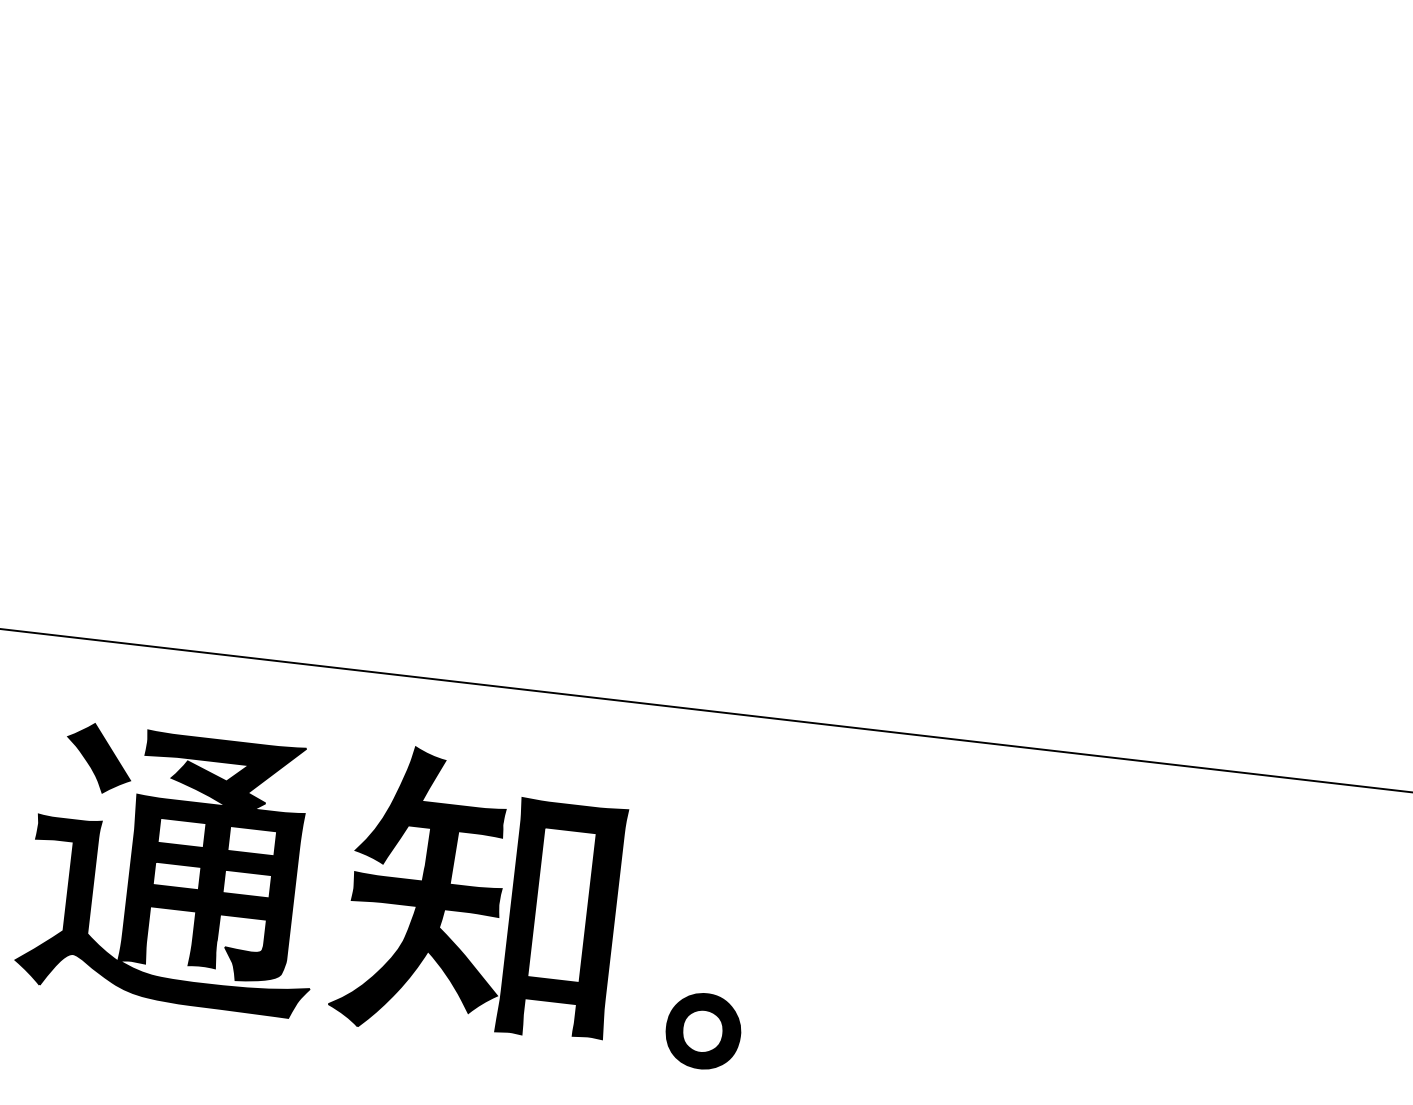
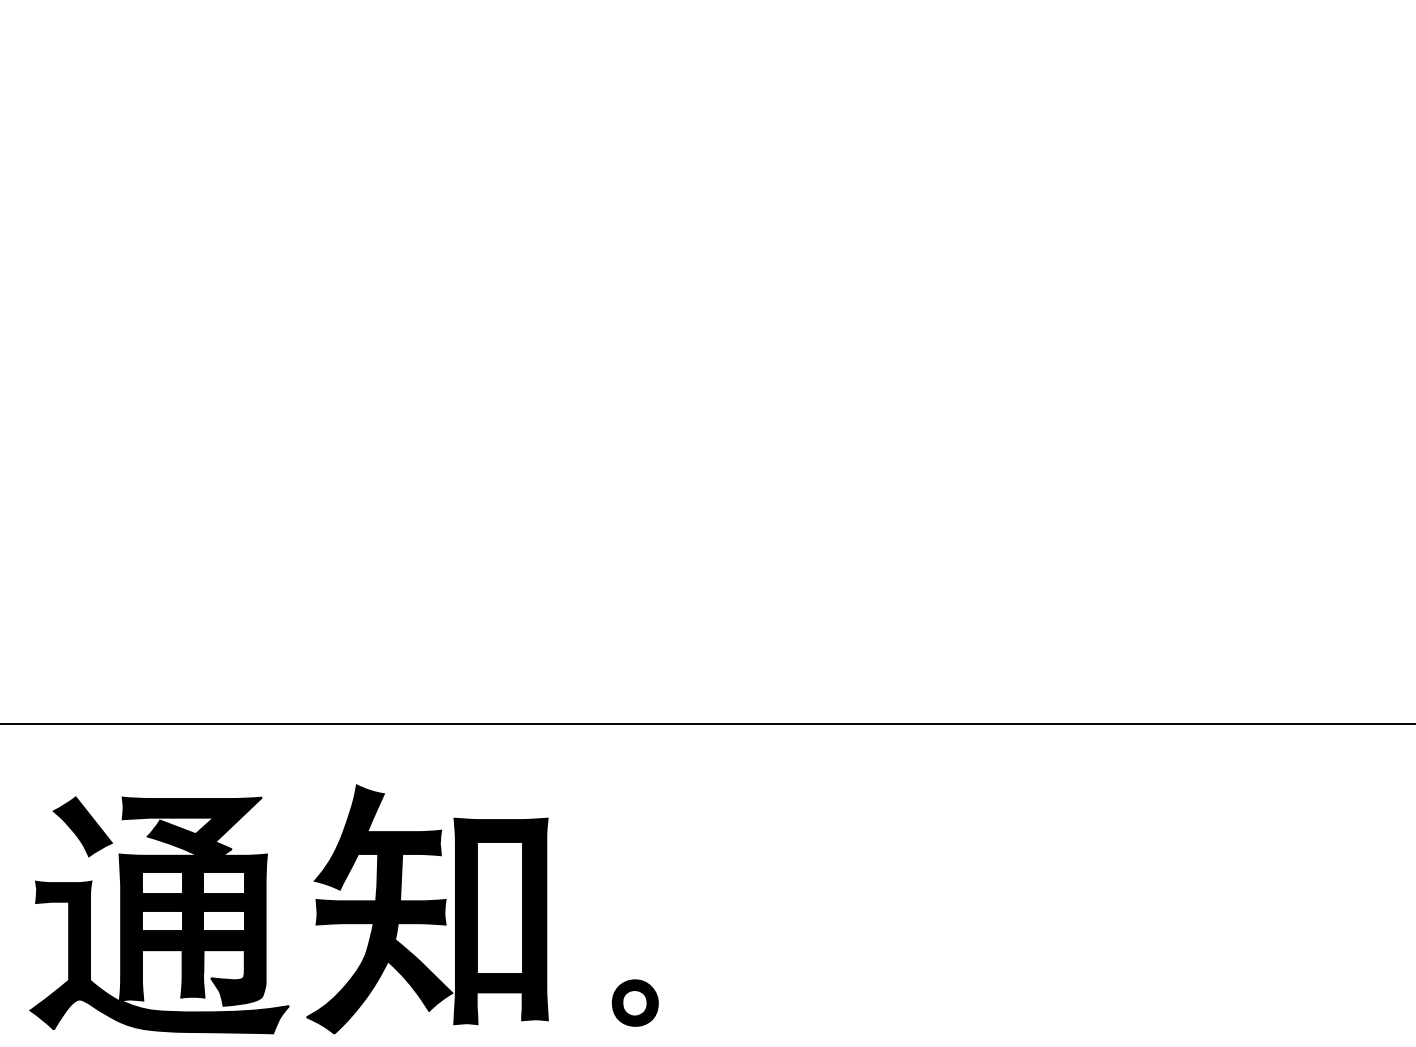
part: (703, 1030) -> (635, 1002), size x0.7

